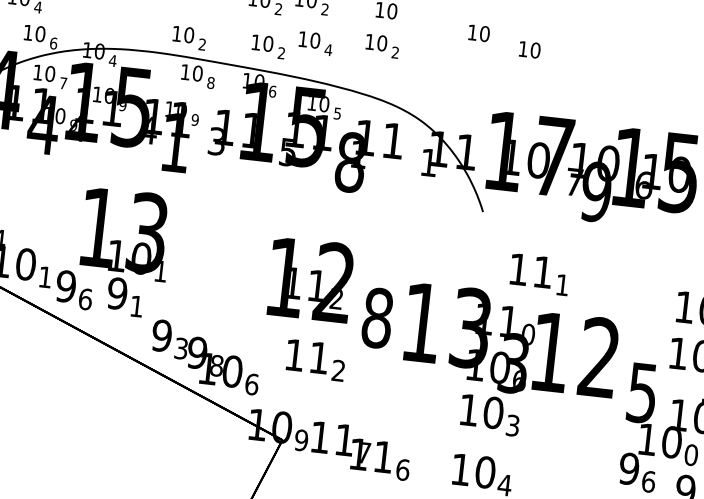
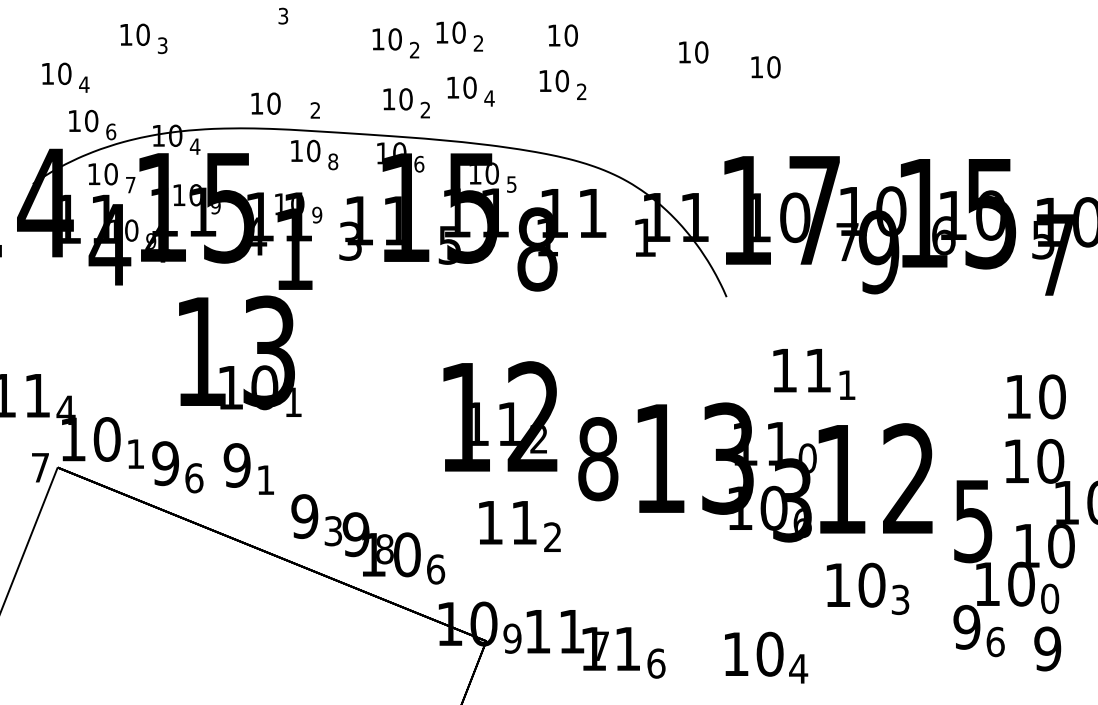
text: (183, 34) -> (265, 103), moved
text: (126, 233) -> (240, 355), moved
text: (490, 414) -> (867, 588), moved

